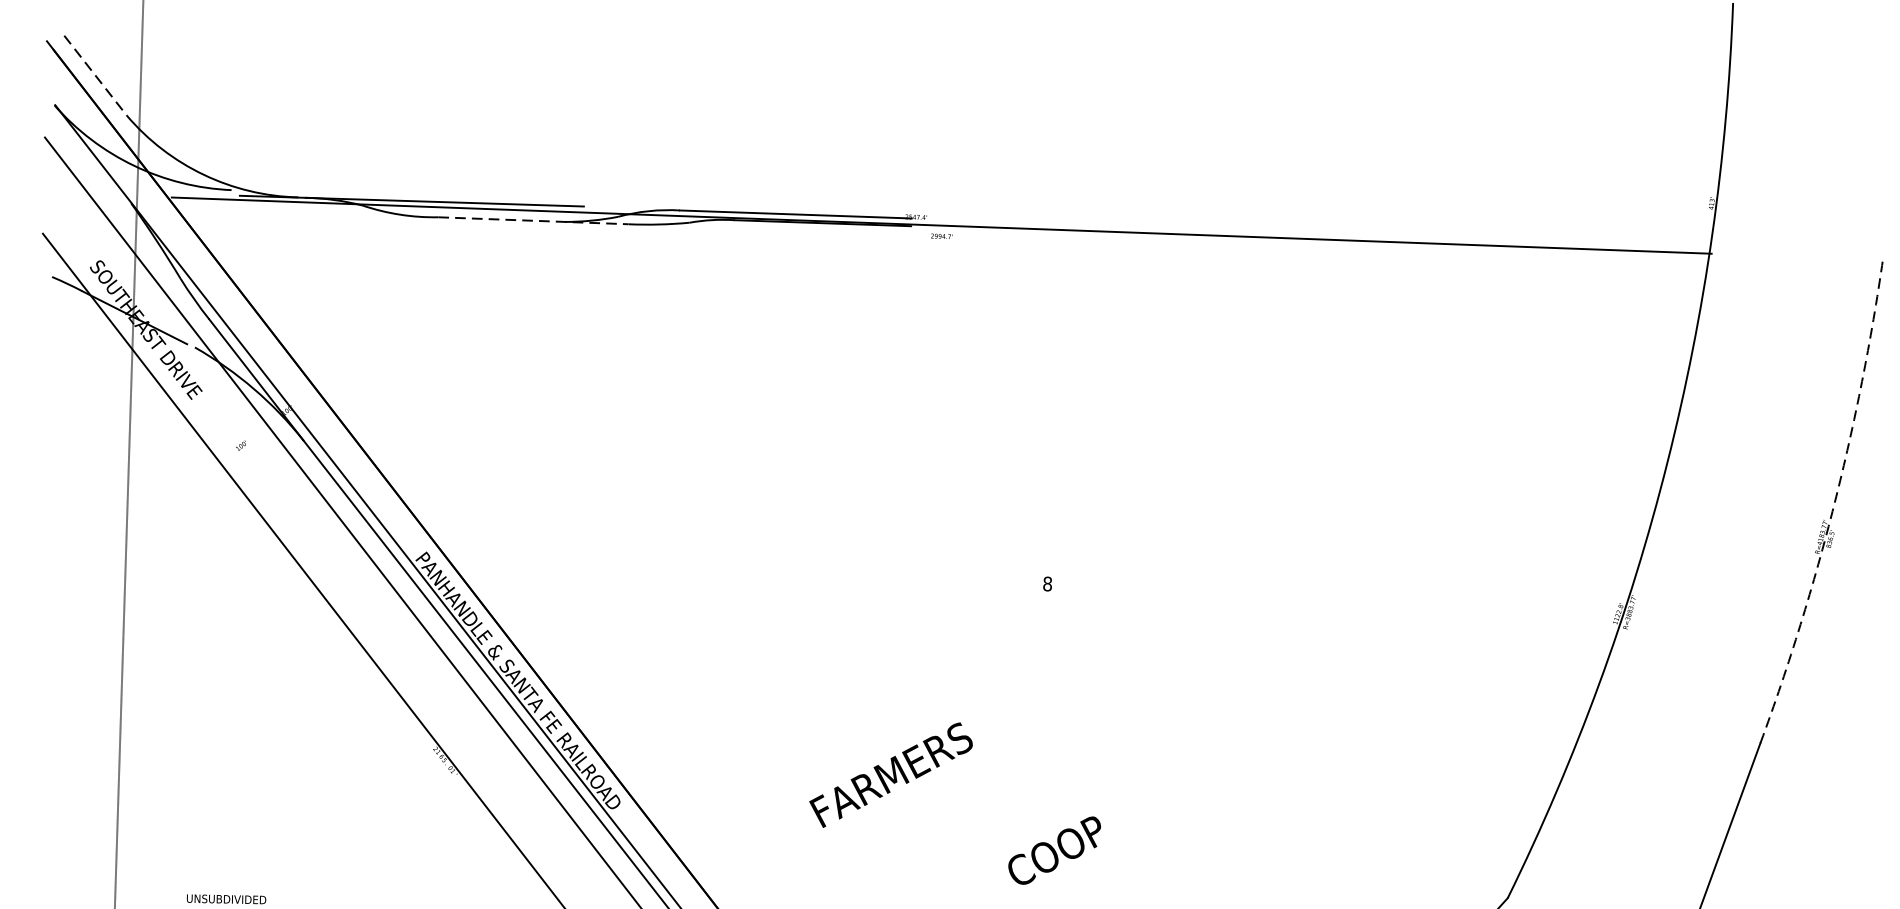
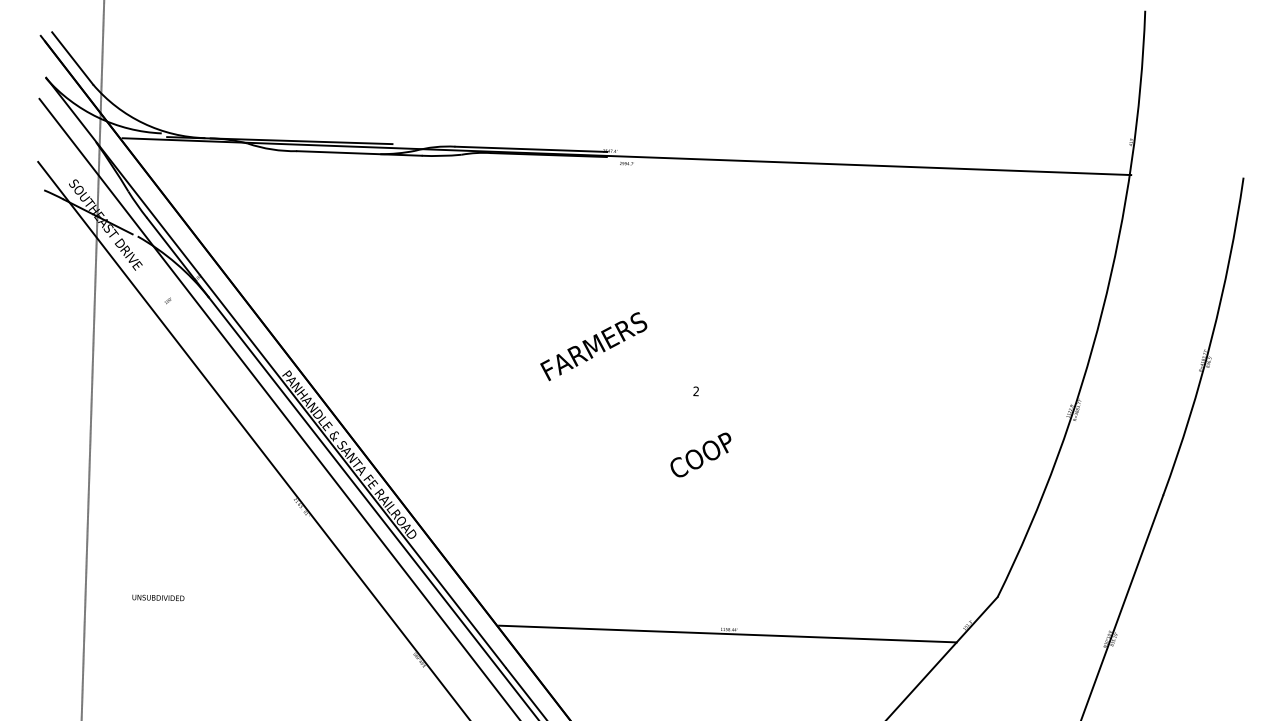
line: (95, 75) -> (72, 58), dashed -> solid
line: (533, 220) -> (359, 153), dashed -> solid
arc: (1834, 503) -> (1211, 338), dashed -> solid
text: (1048, 584) -> (696, 391), 8 -> 2
text: (890, 775) -> (593, 346), moved
text: (1054, 849) -> (700, 454), moved

